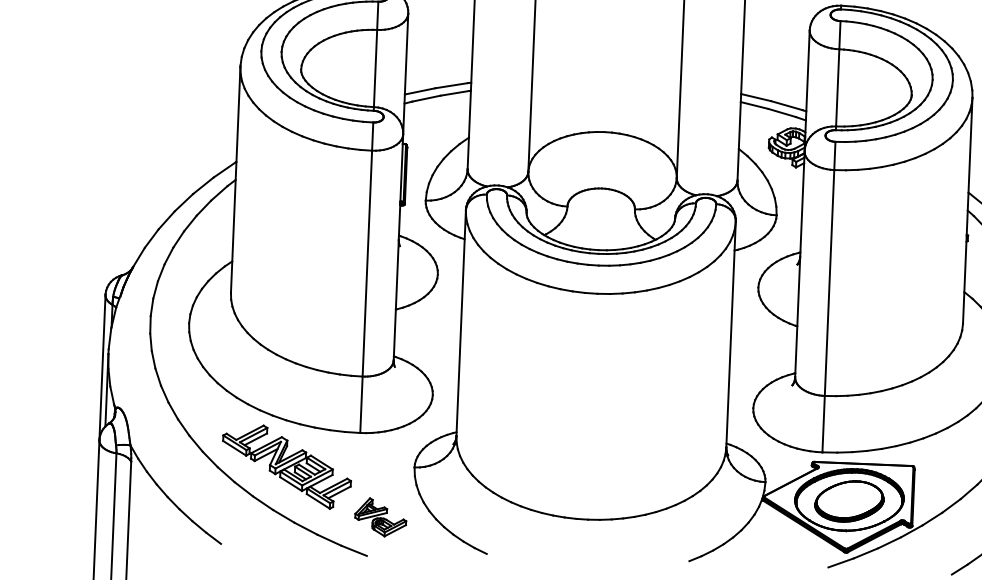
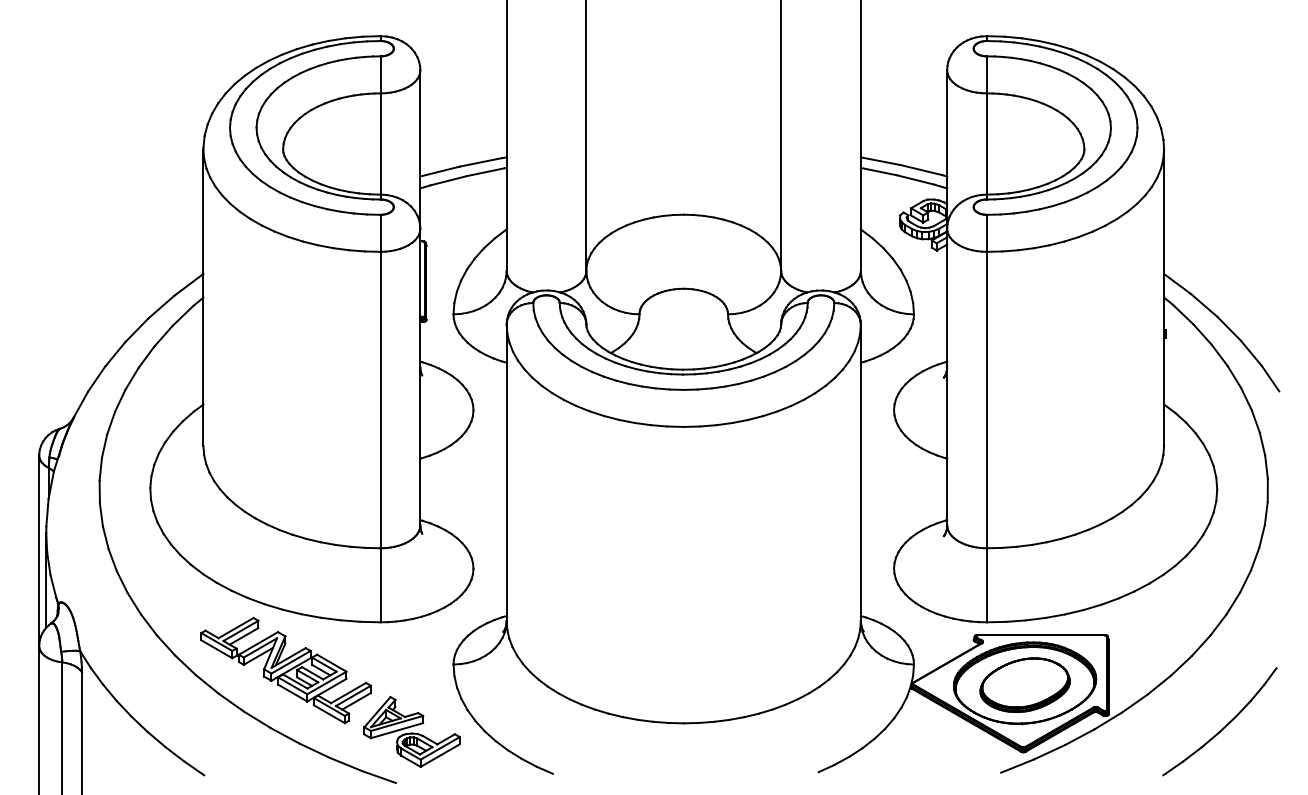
part: (380, 517) -> (411, 731), size x1.43

